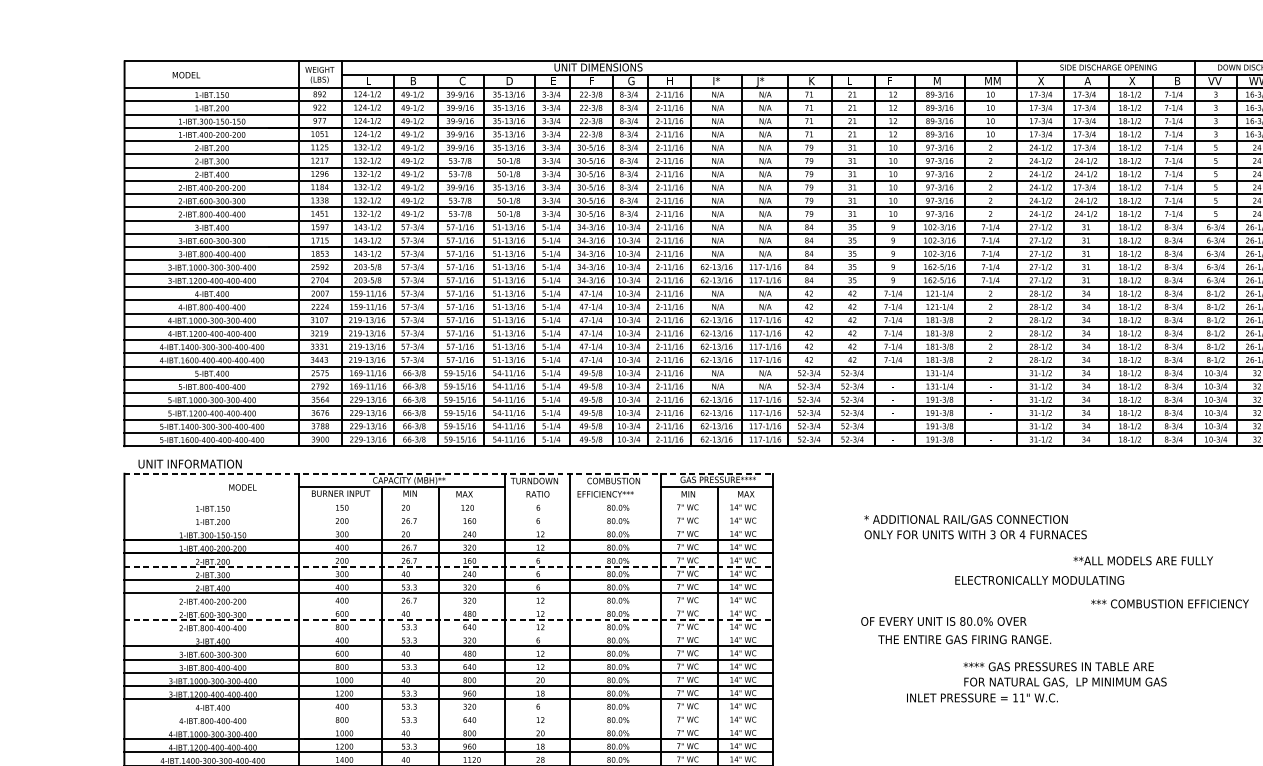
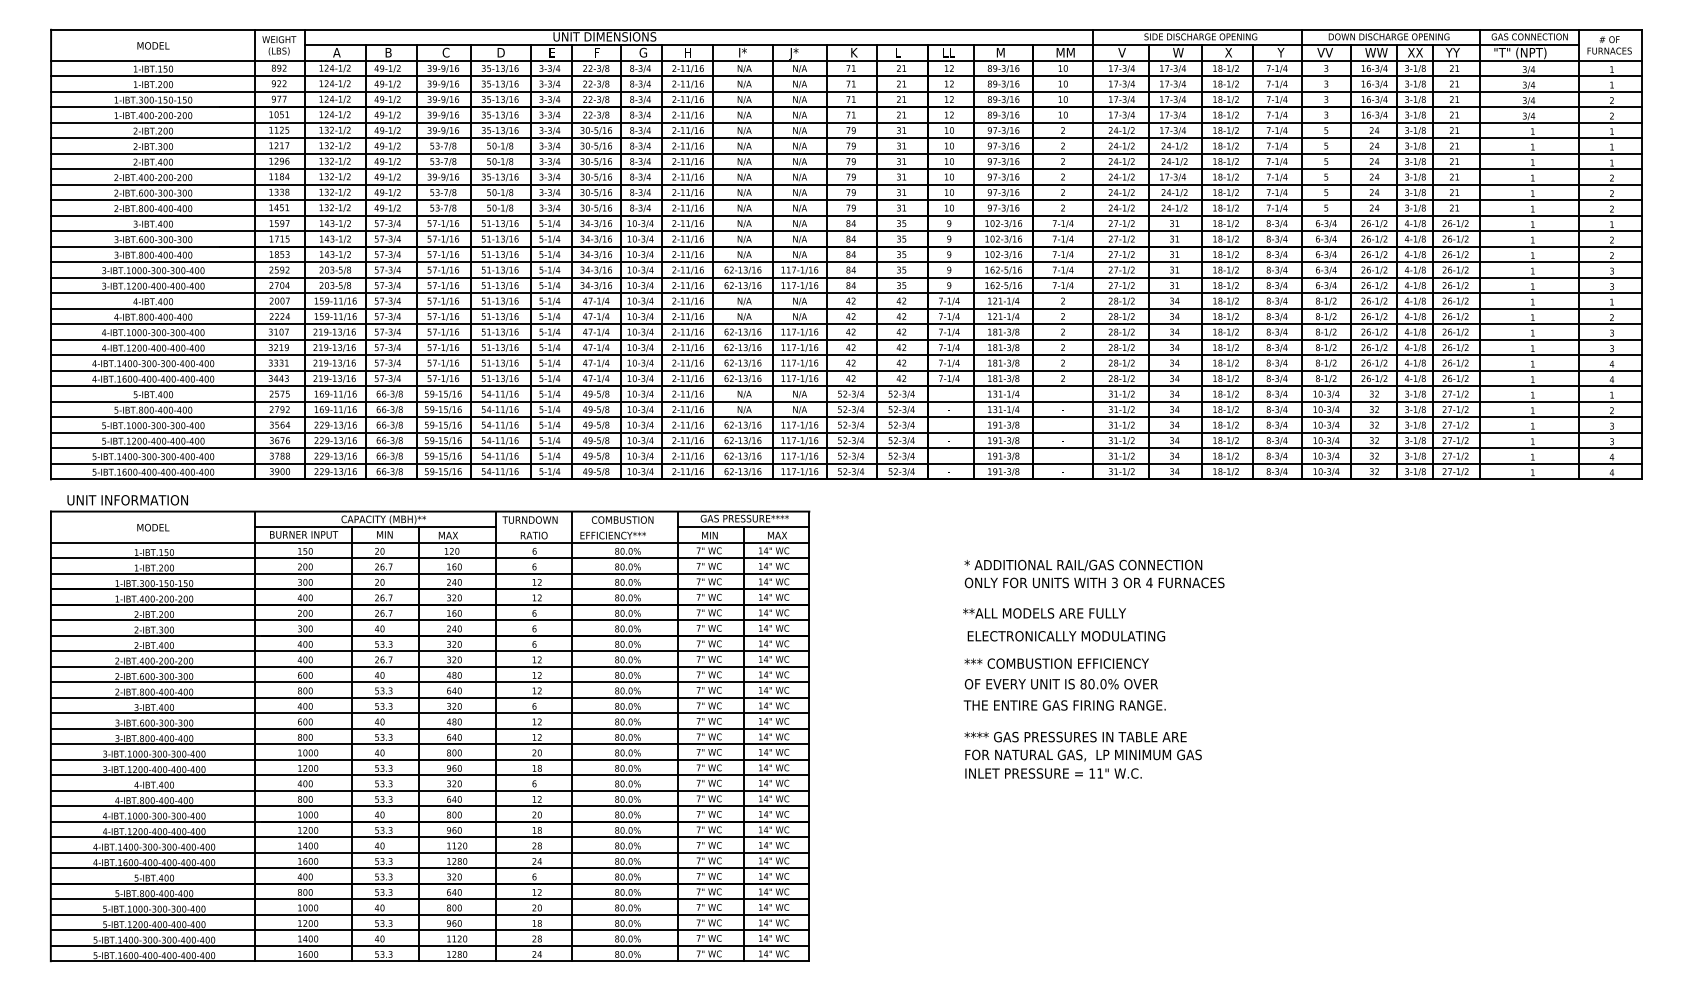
text: (186, 74) -> (153, 45), moved
text: (368, 80) -> (336, 52), L -> A
text: (893, 80) -> (949, 52), F -> LL
text: (1040, 80) -> (1121, 52), X -> V
text: (1088, 80) -> (1177, 52), A -> W
text: (1176, 80) -> (1280, 52), B -> Y
line: (449, 473) -> (430, 511), dashed -> solid
text: (243, 487) -> (153, 527), moved
line: (448, 500) -> (429, 542), added
line: (448, 513) -> (429, 558), added
line: (448, 526) -> (429, 573), added
text: (975, 526) -> (1094, 573), moved
text: (1143, 560) -> (1044, 613), moved
line: (449, 566) -> (430, 620), dashed -> solid
text: (1039, 580) -> (1066, 636), moved
text: (1169, 603) -> (1056, 663), moved
line: (448, 606) -> (429, 666), added
line: (449, 620) -> (430, 682), dashed -> solid
text: (943, 621) -> (1060, 684), moved
line: (448, 632) -> (429, 697), added
text: (964, 639) -> (1064, 705), moved
text: (1064, 674) -> (1082, 746), moved
line: (448, 712) -> (429, 790), added
line: (448, 726) -> (429, 806), added

